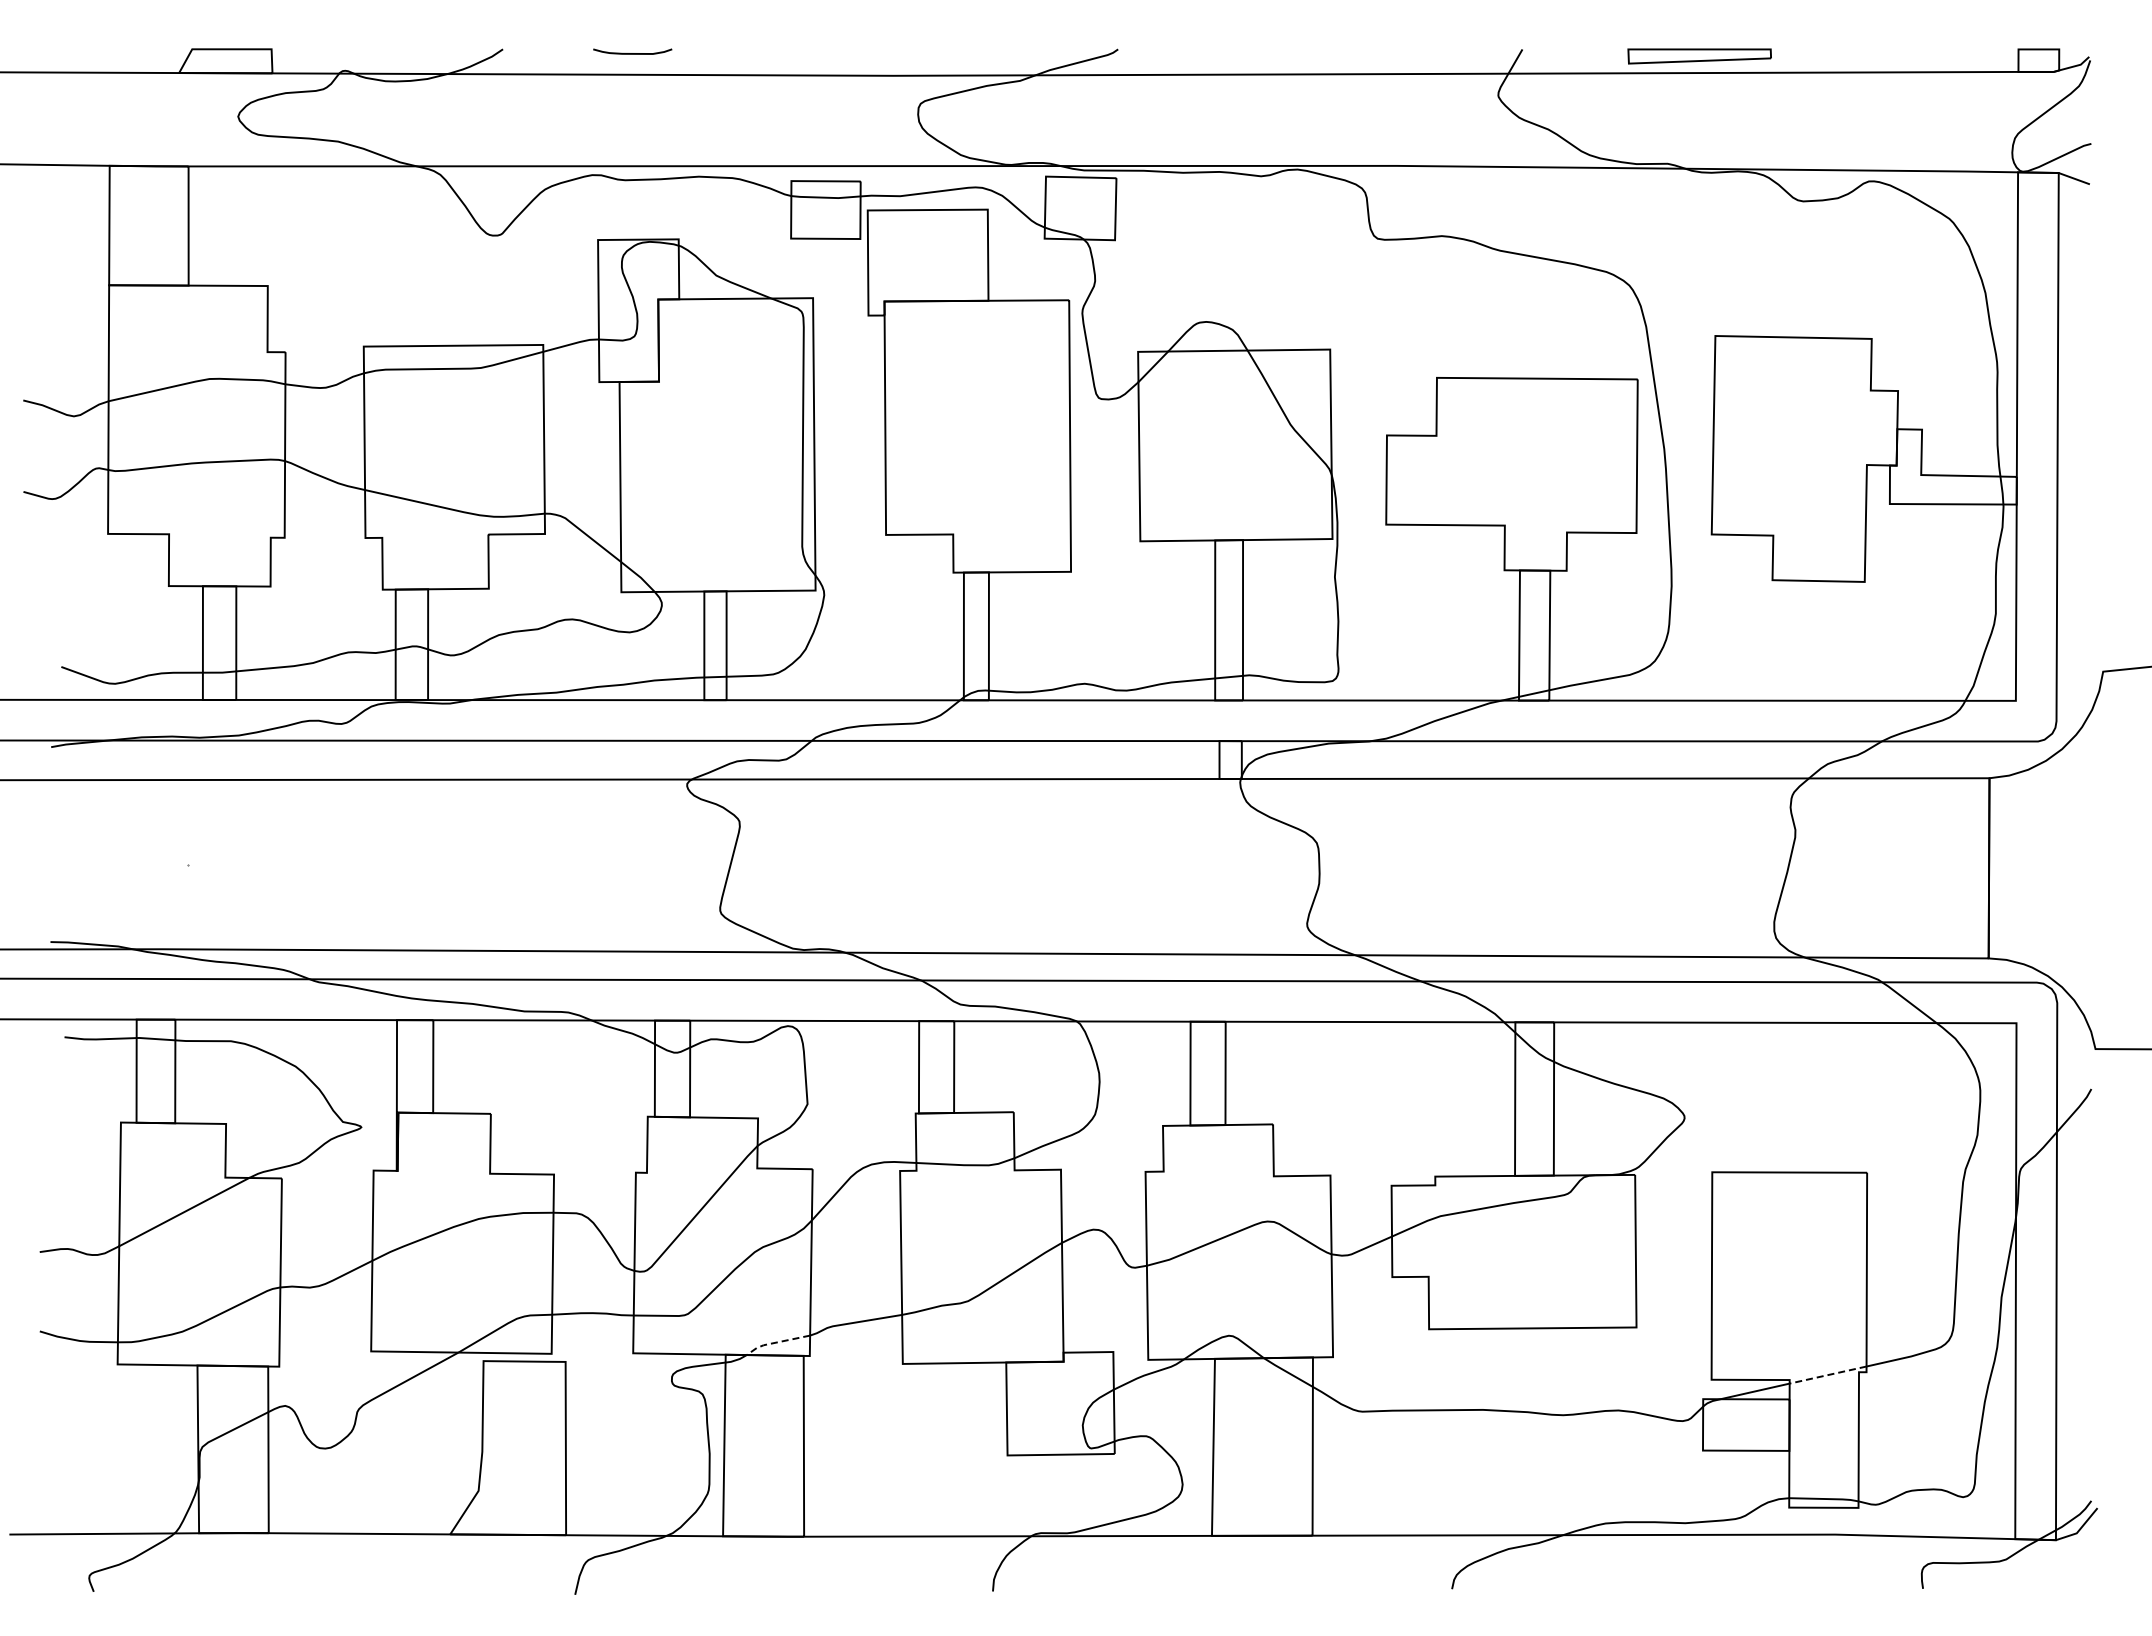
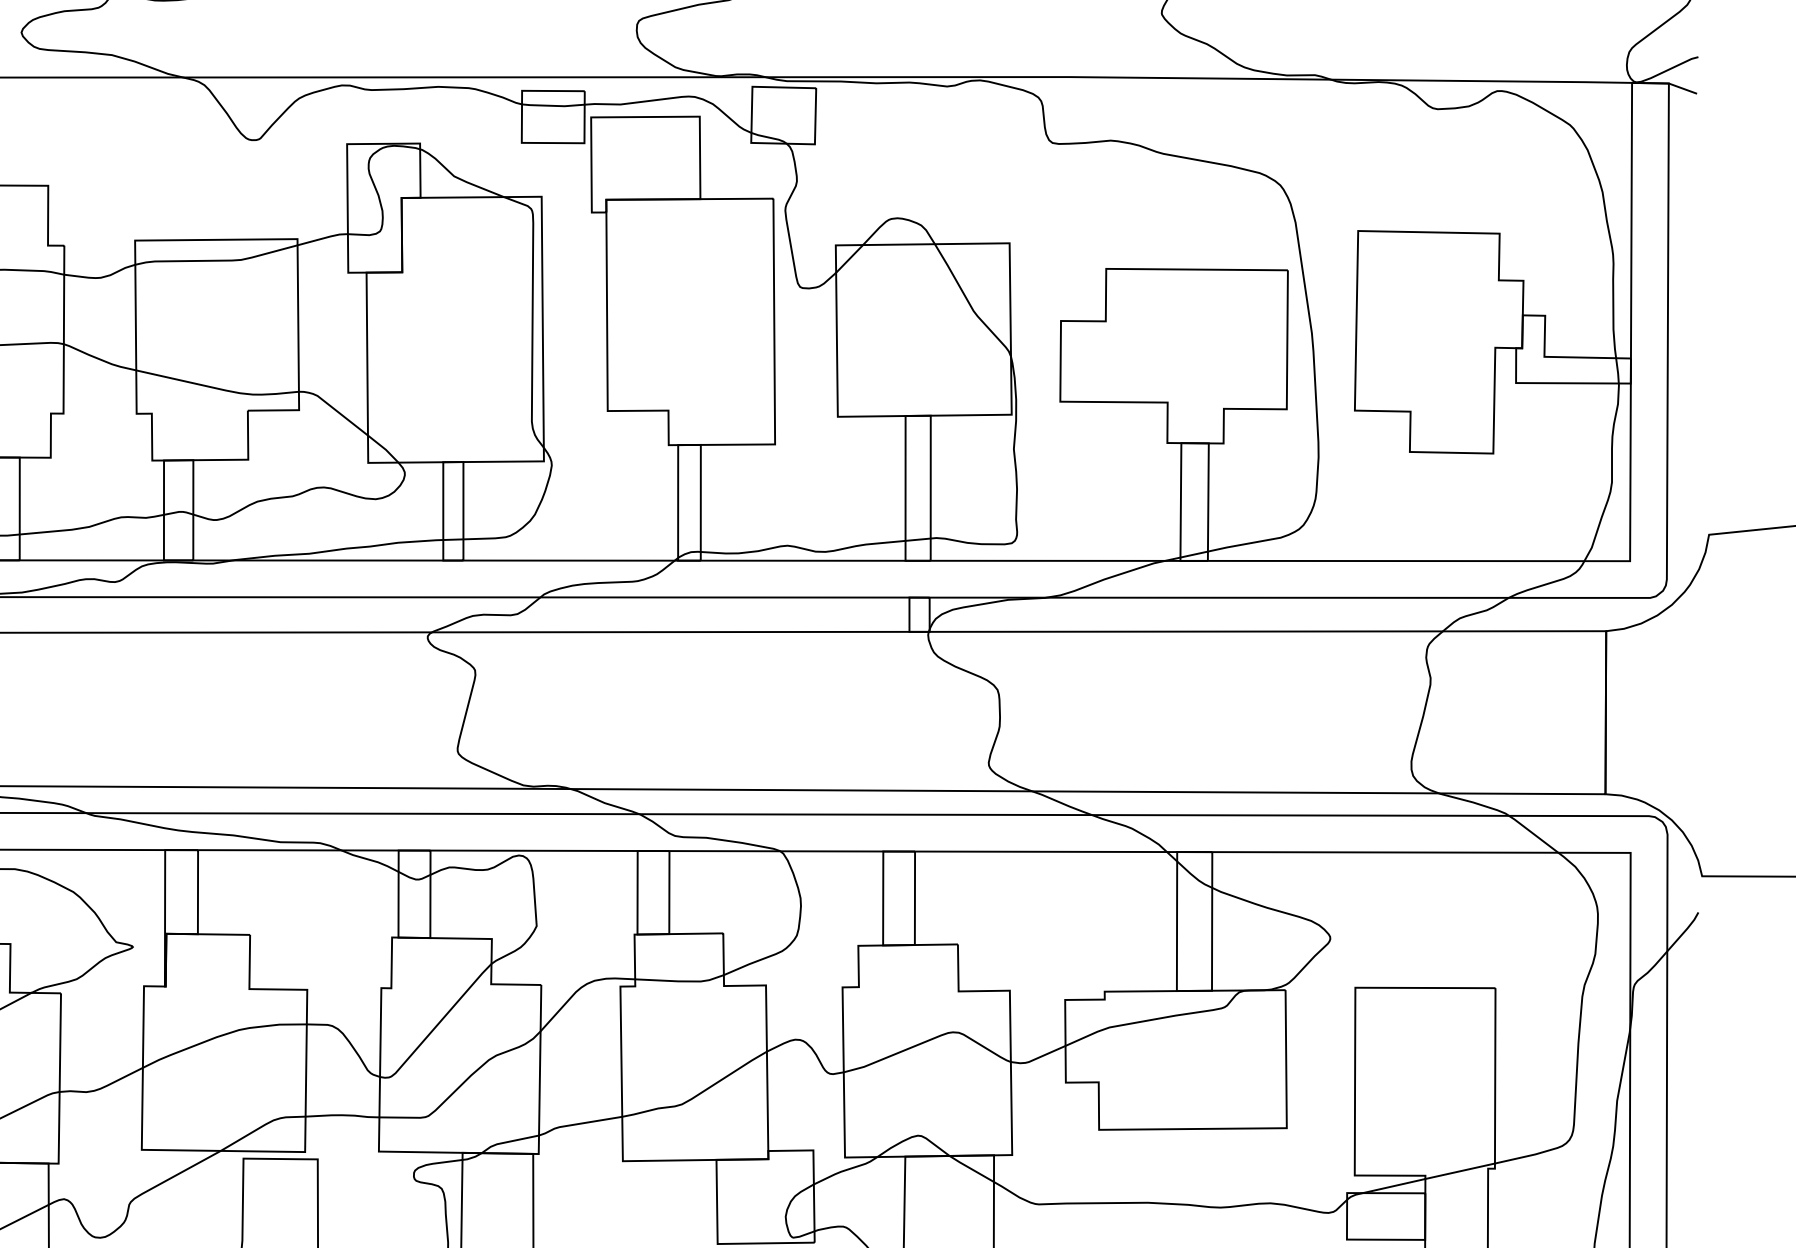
line: (775, 1342) -> (507, 1141), dashed -> solid
line: (1827, 1375) -> (1459, 1171), dashed -> solid

